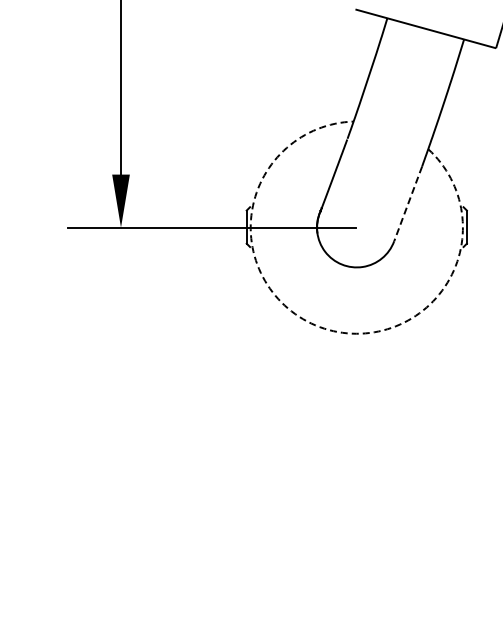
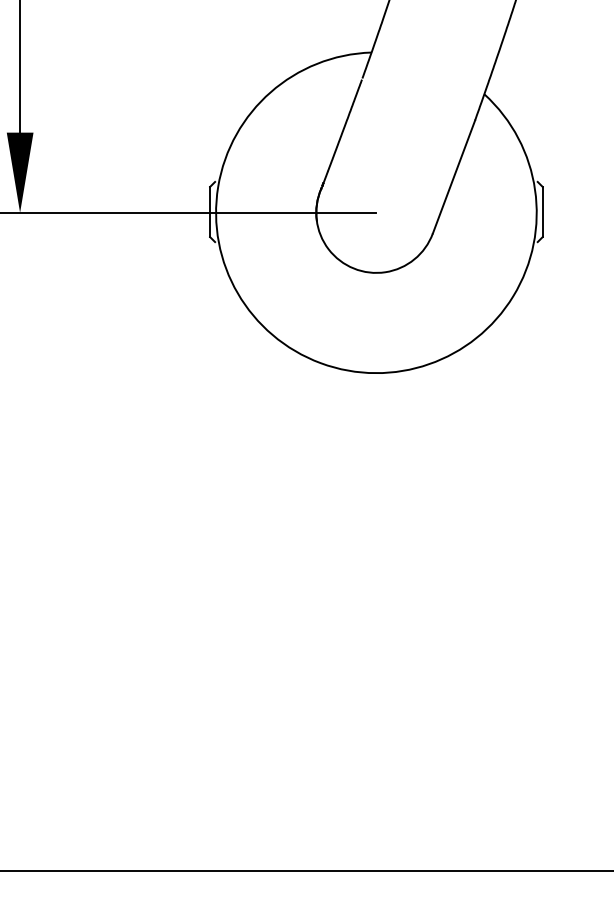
line: (408, 203) -> (454, 176), dashed -> solid
arc: (320, 327) -> (321, 363), dashed -> solid

